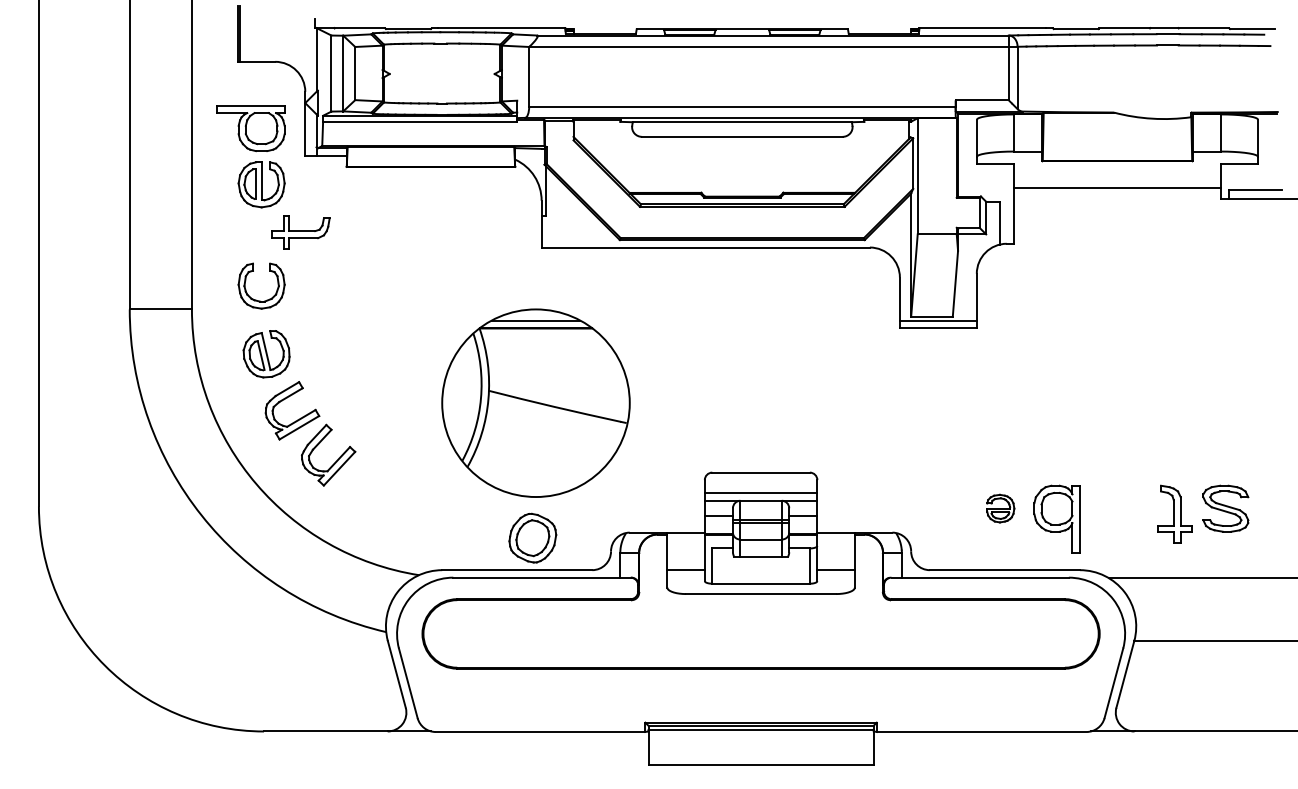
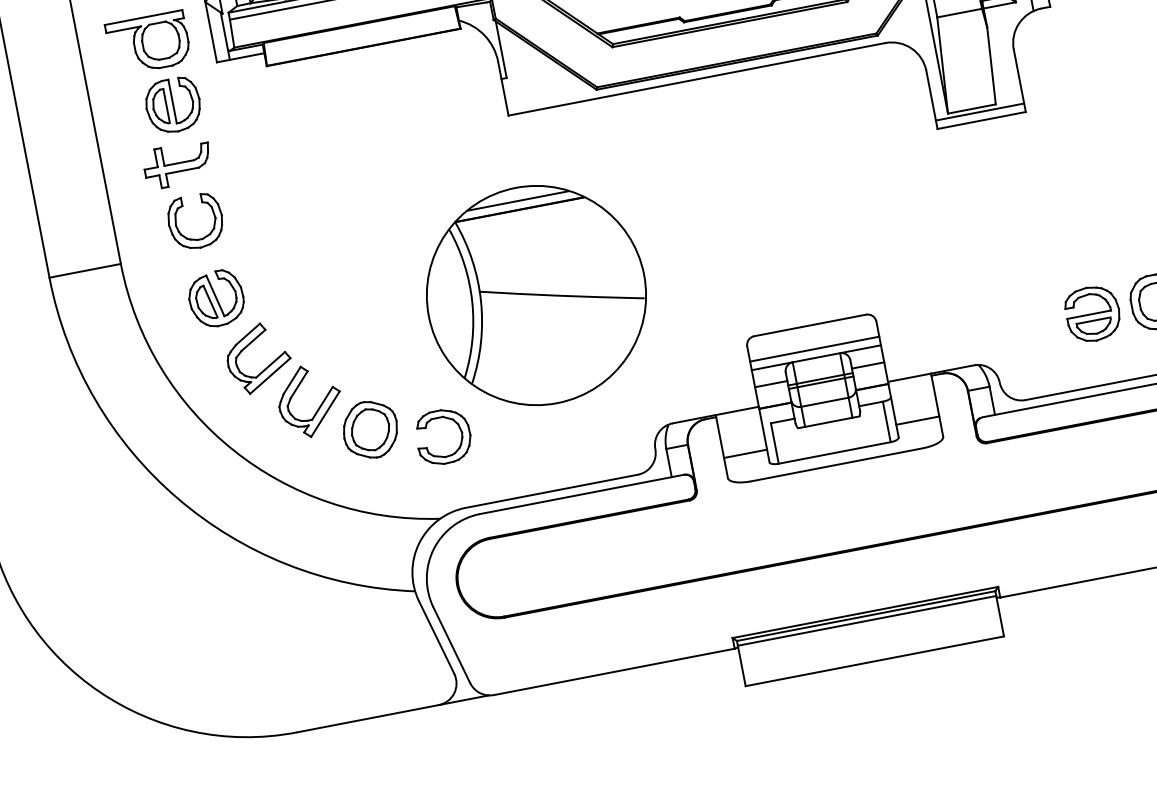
part: (300, 232) -> (177, 165), moved
part: (422, 497) -> (427, 428), added
part: (1000, 508) -> (1092, 313), size x1.67
part: (532, 537) -> (369, 429), moved

